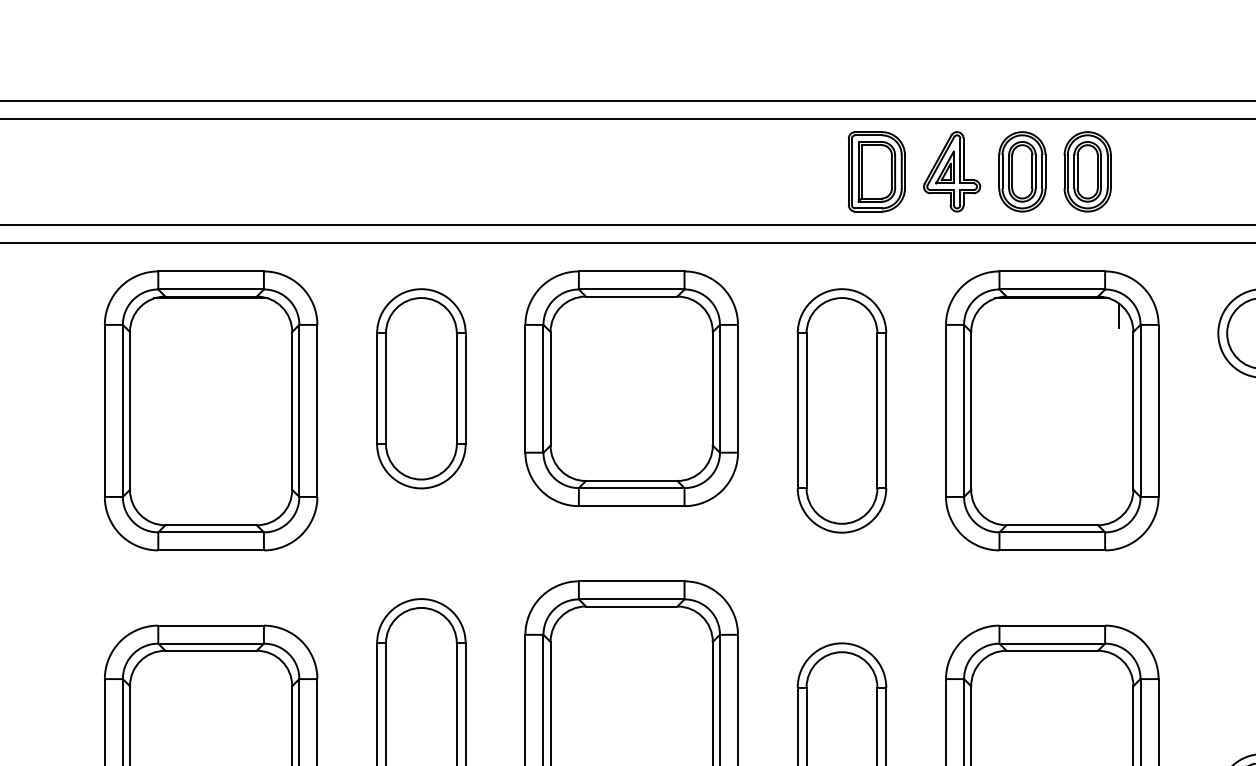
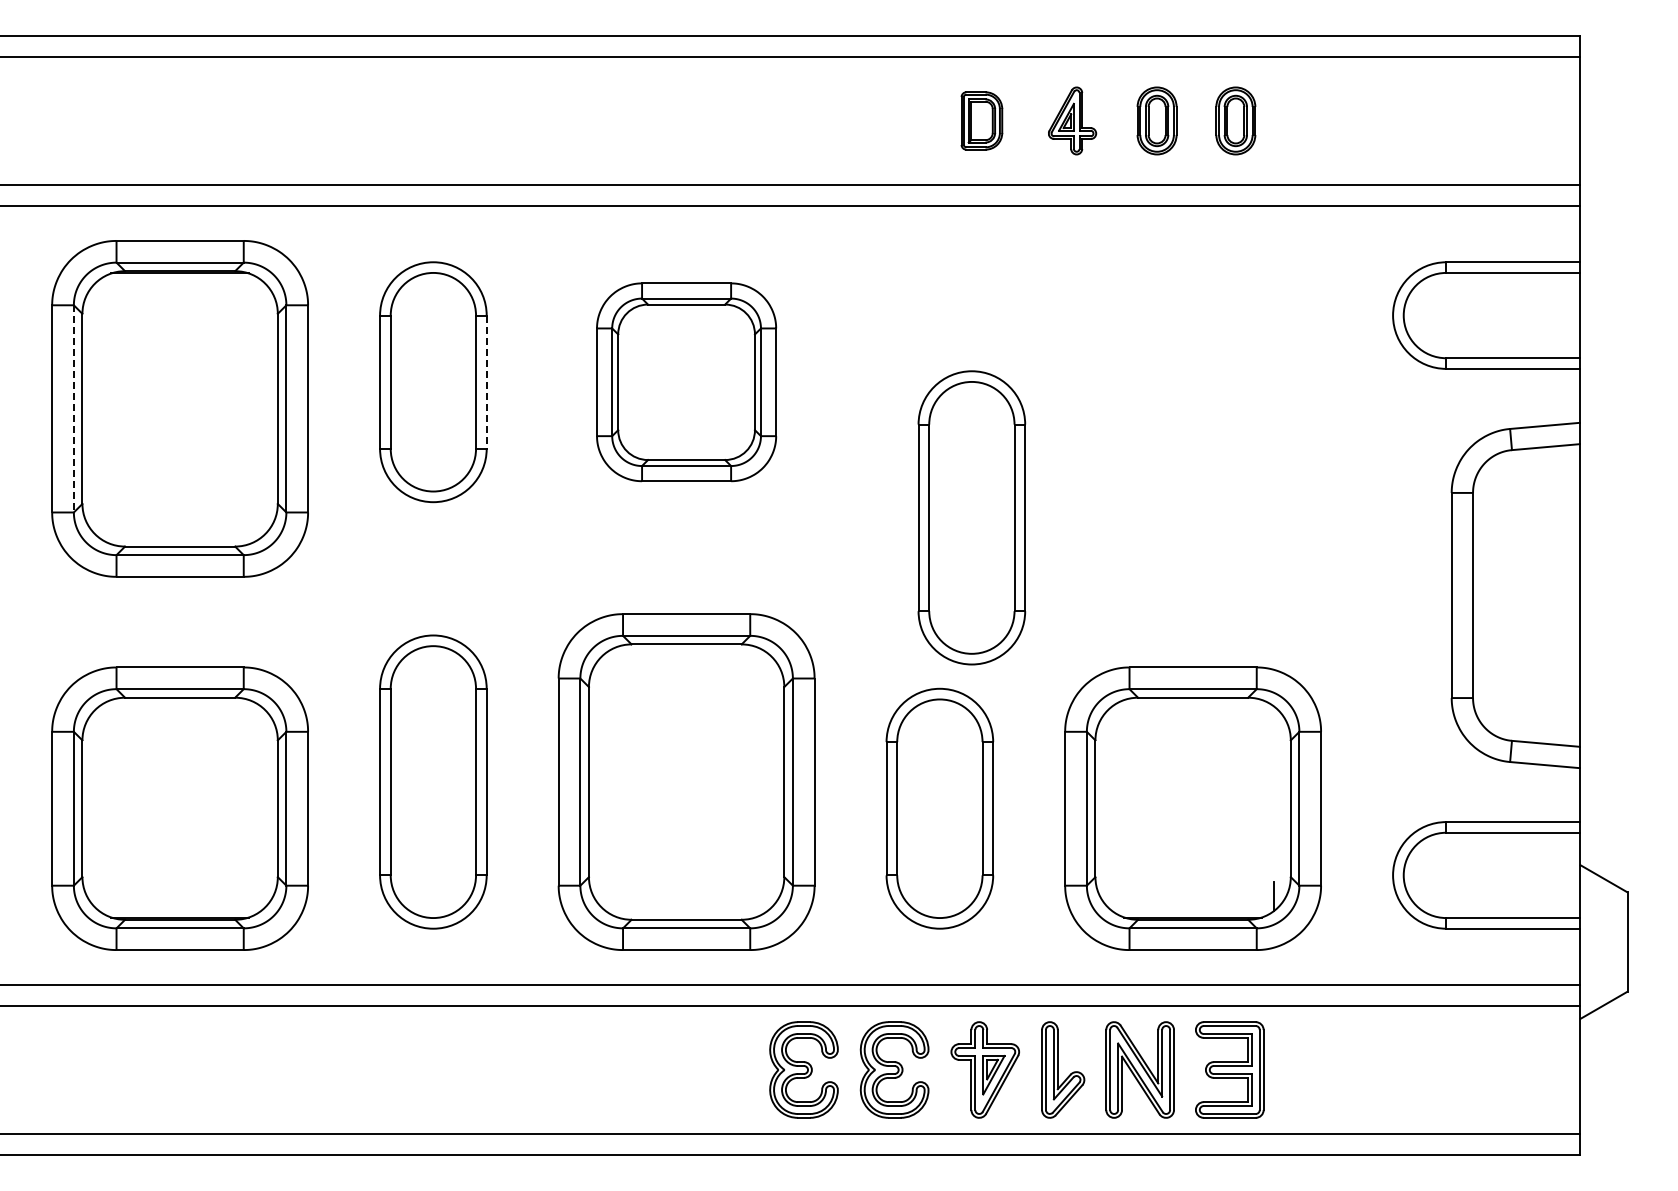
part: (876, 171) -> (981, 120), size x0.6
part: (952, 171) -> (1072, 120), size x0.7
part: (1021, 171) -> (1156, 120), size x0.7
part: (1087, 171) -> (1235, 120), size x0.7
line: (465, 389) -> (486, 382), solid -> dashed
part: (631, 389) -> (686, 382), size x0.7
line: (122, 410) -> (73, 408), solid -> dashed
part: (841, 410) -> (971, 517), moved
part: (1051, 410) -> (1192, 408), removed

